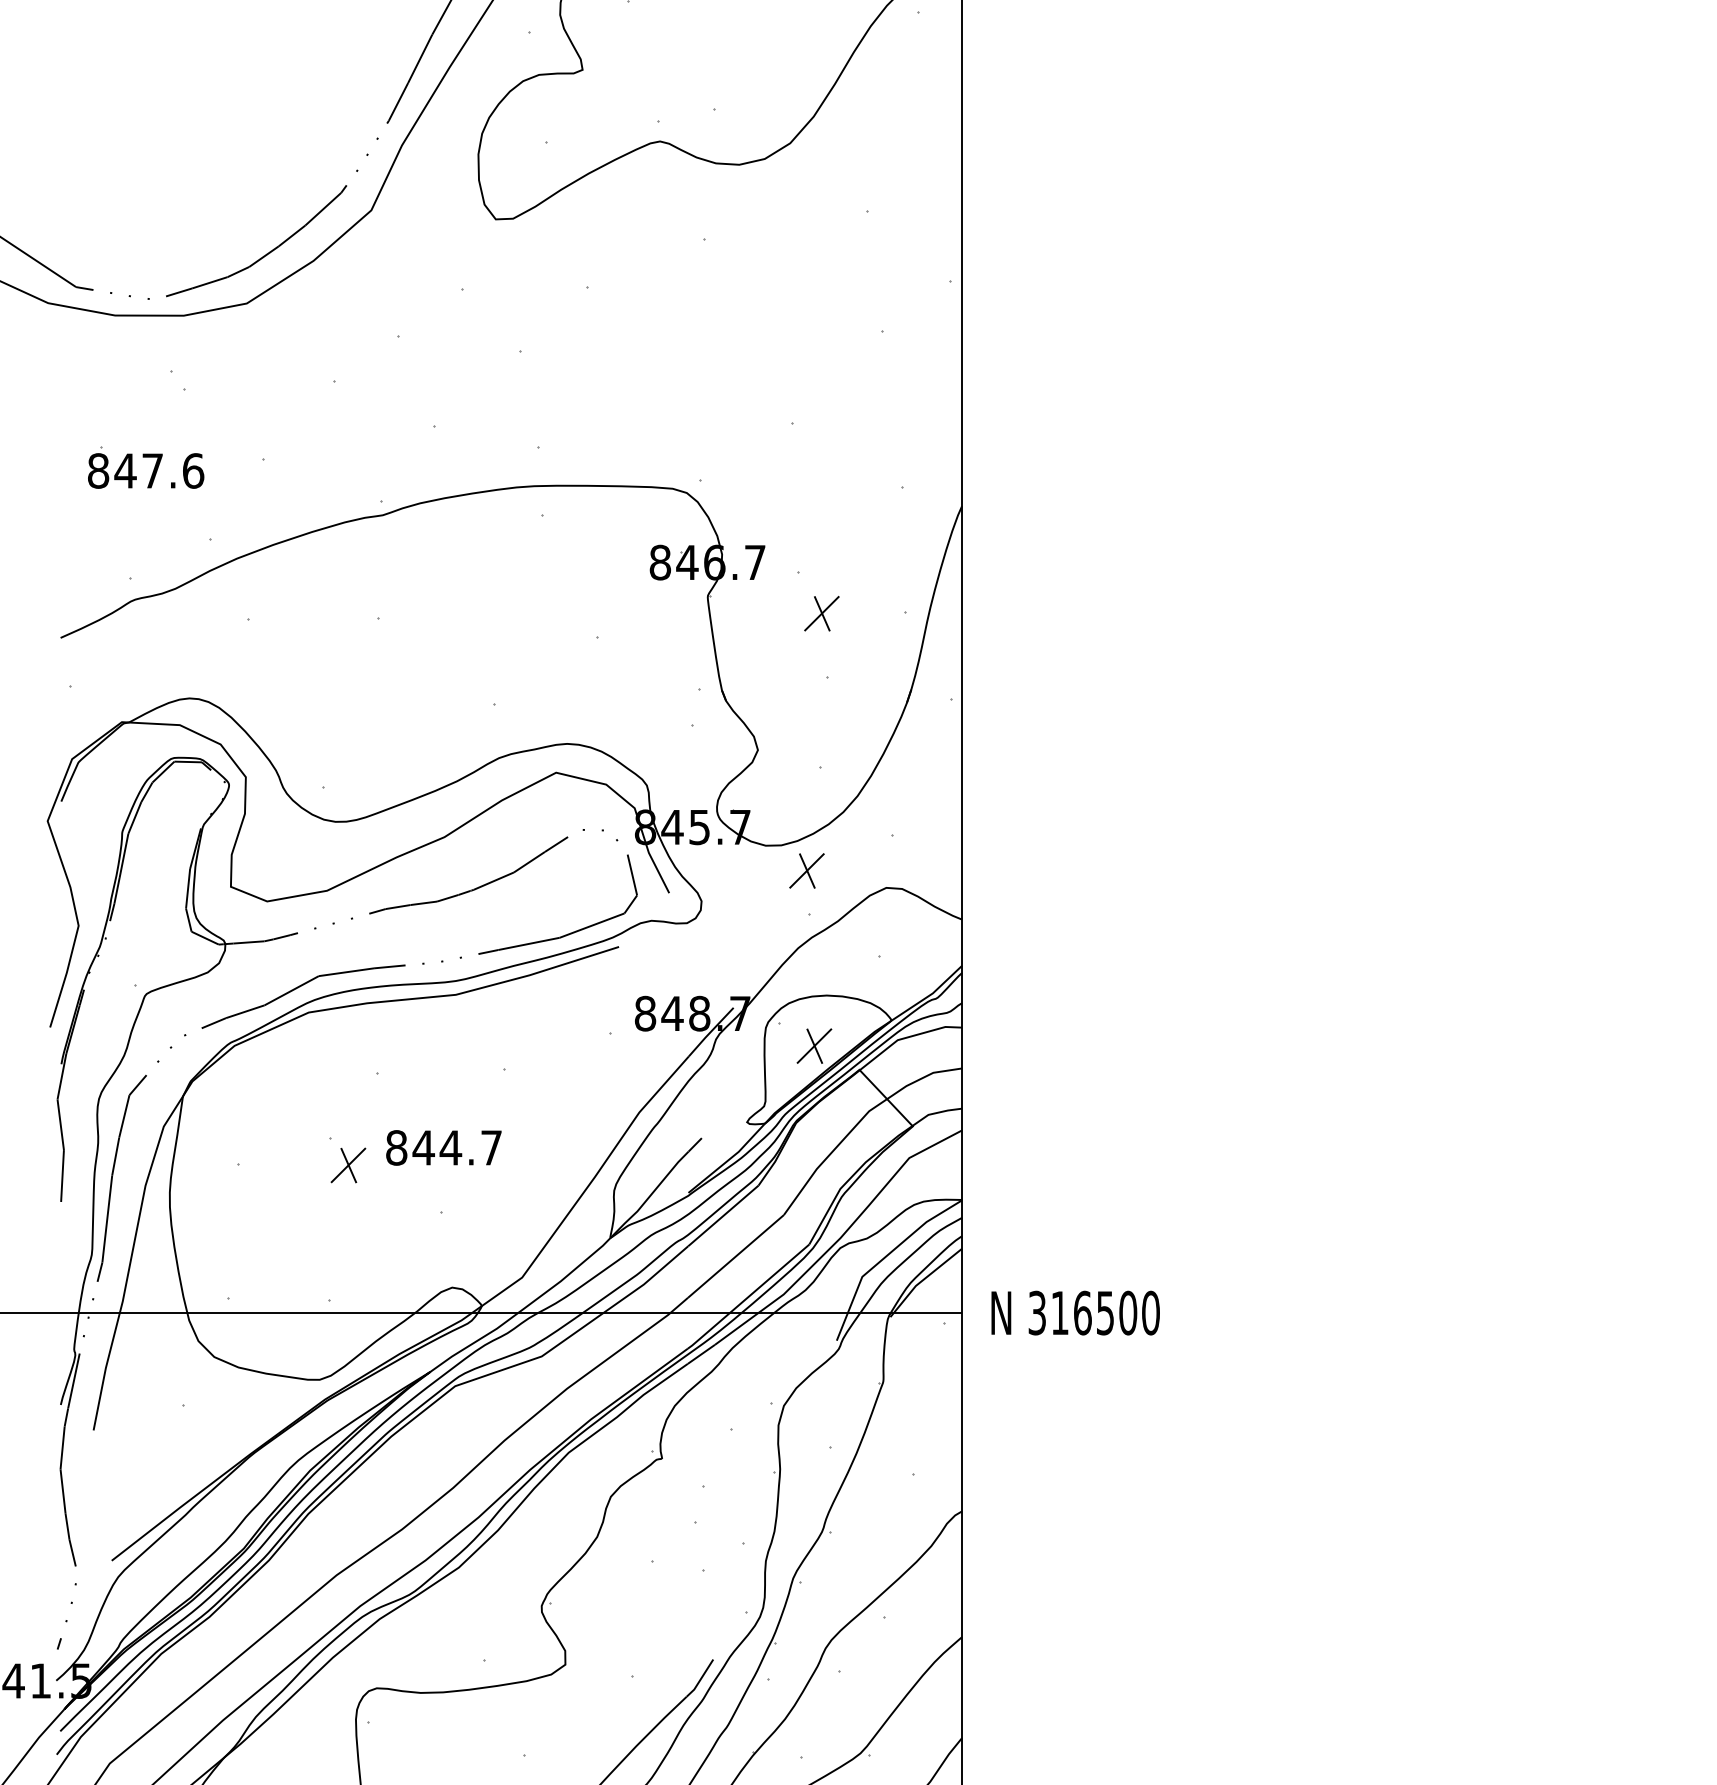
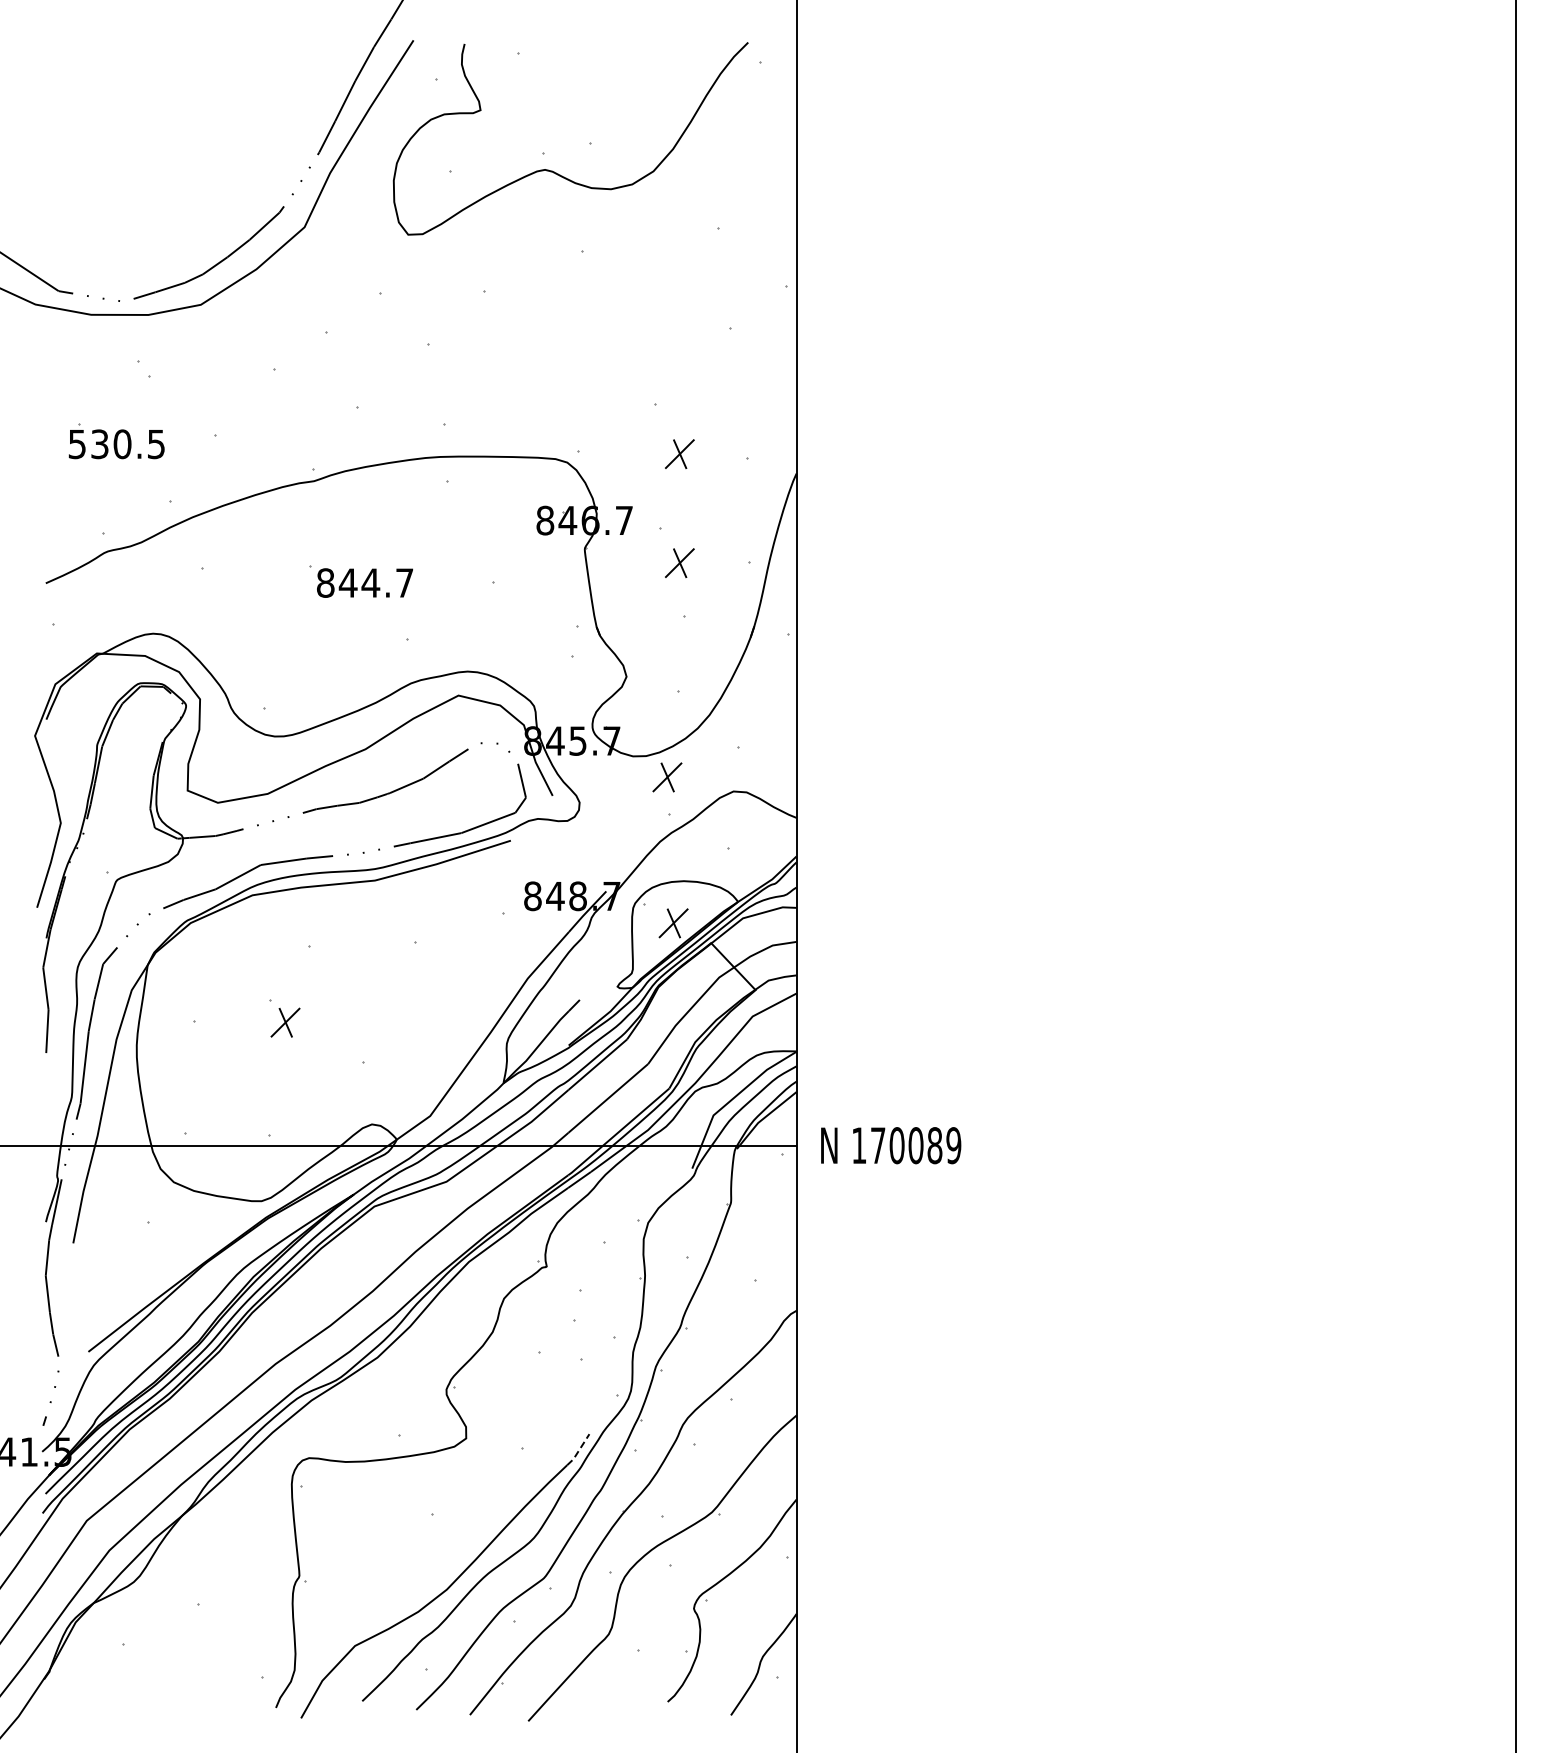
text: (145, 471) -> (116, 444), 847.6 -> 530.5
part: (821, 482) -> (679, 453), added
text: (443, 1147) -> (364, 582), moved
text: (1094, 1312) -> (906, 1145), 316500 -> 170089
line: (700, 1679) -> (578, 1450), solid -> dashed

